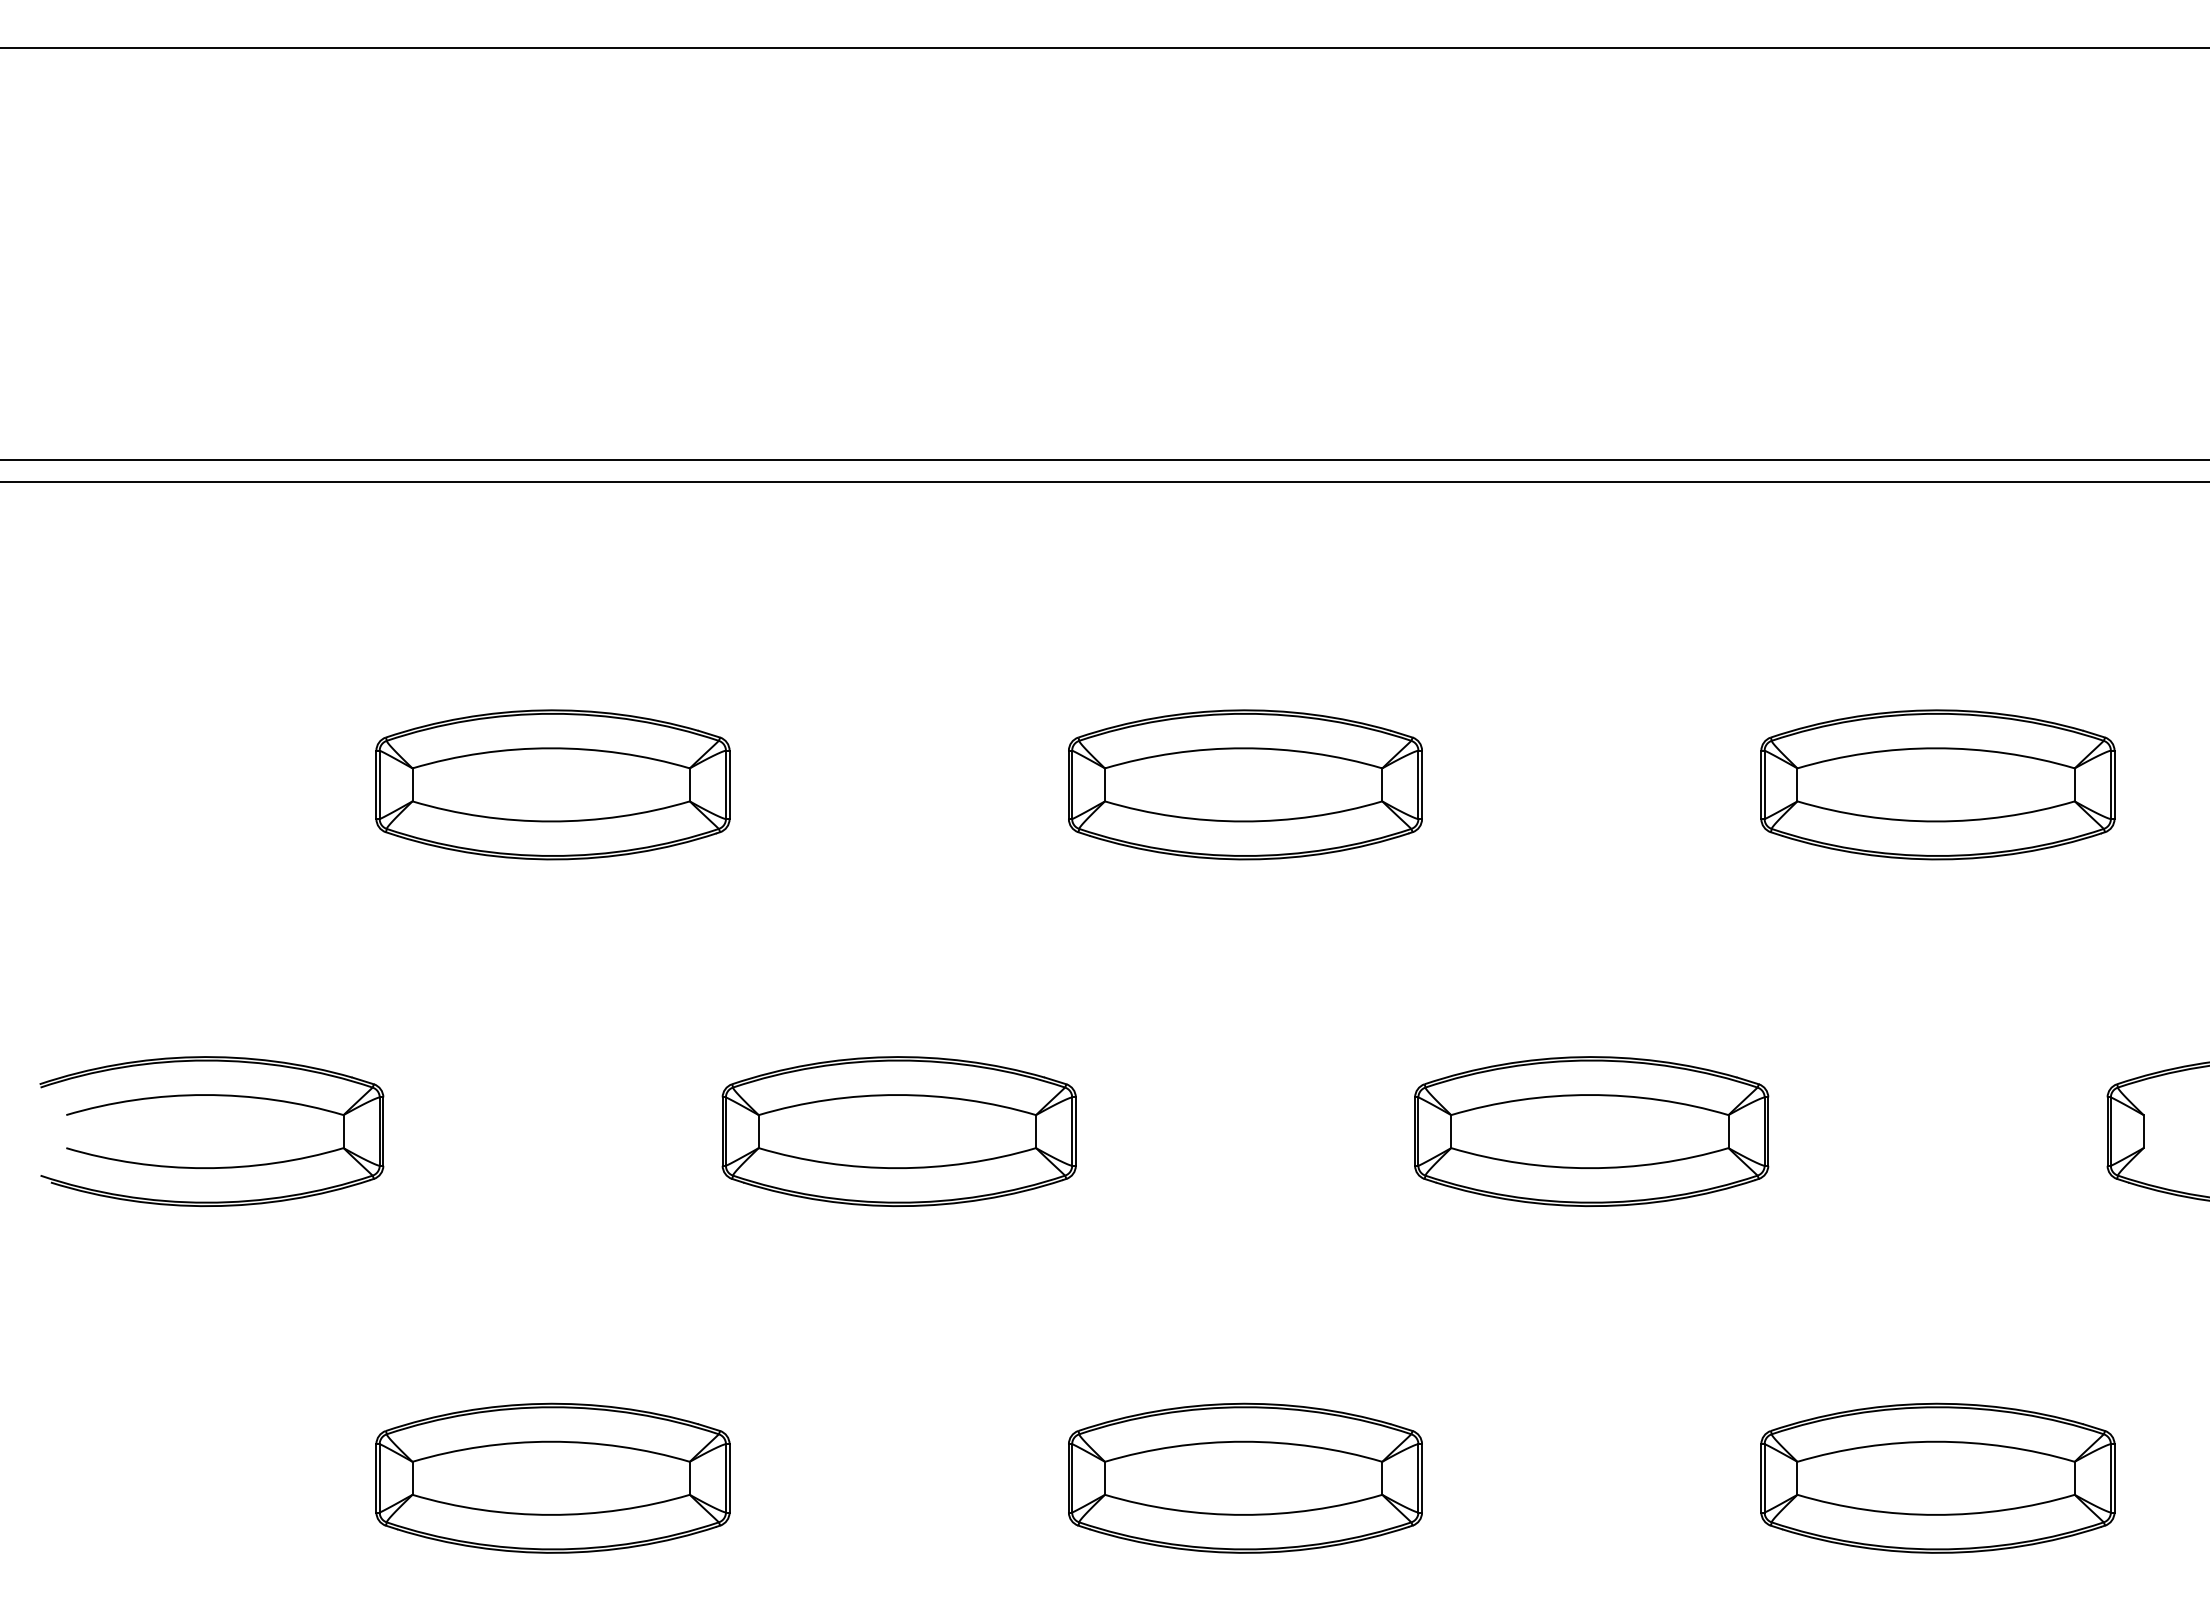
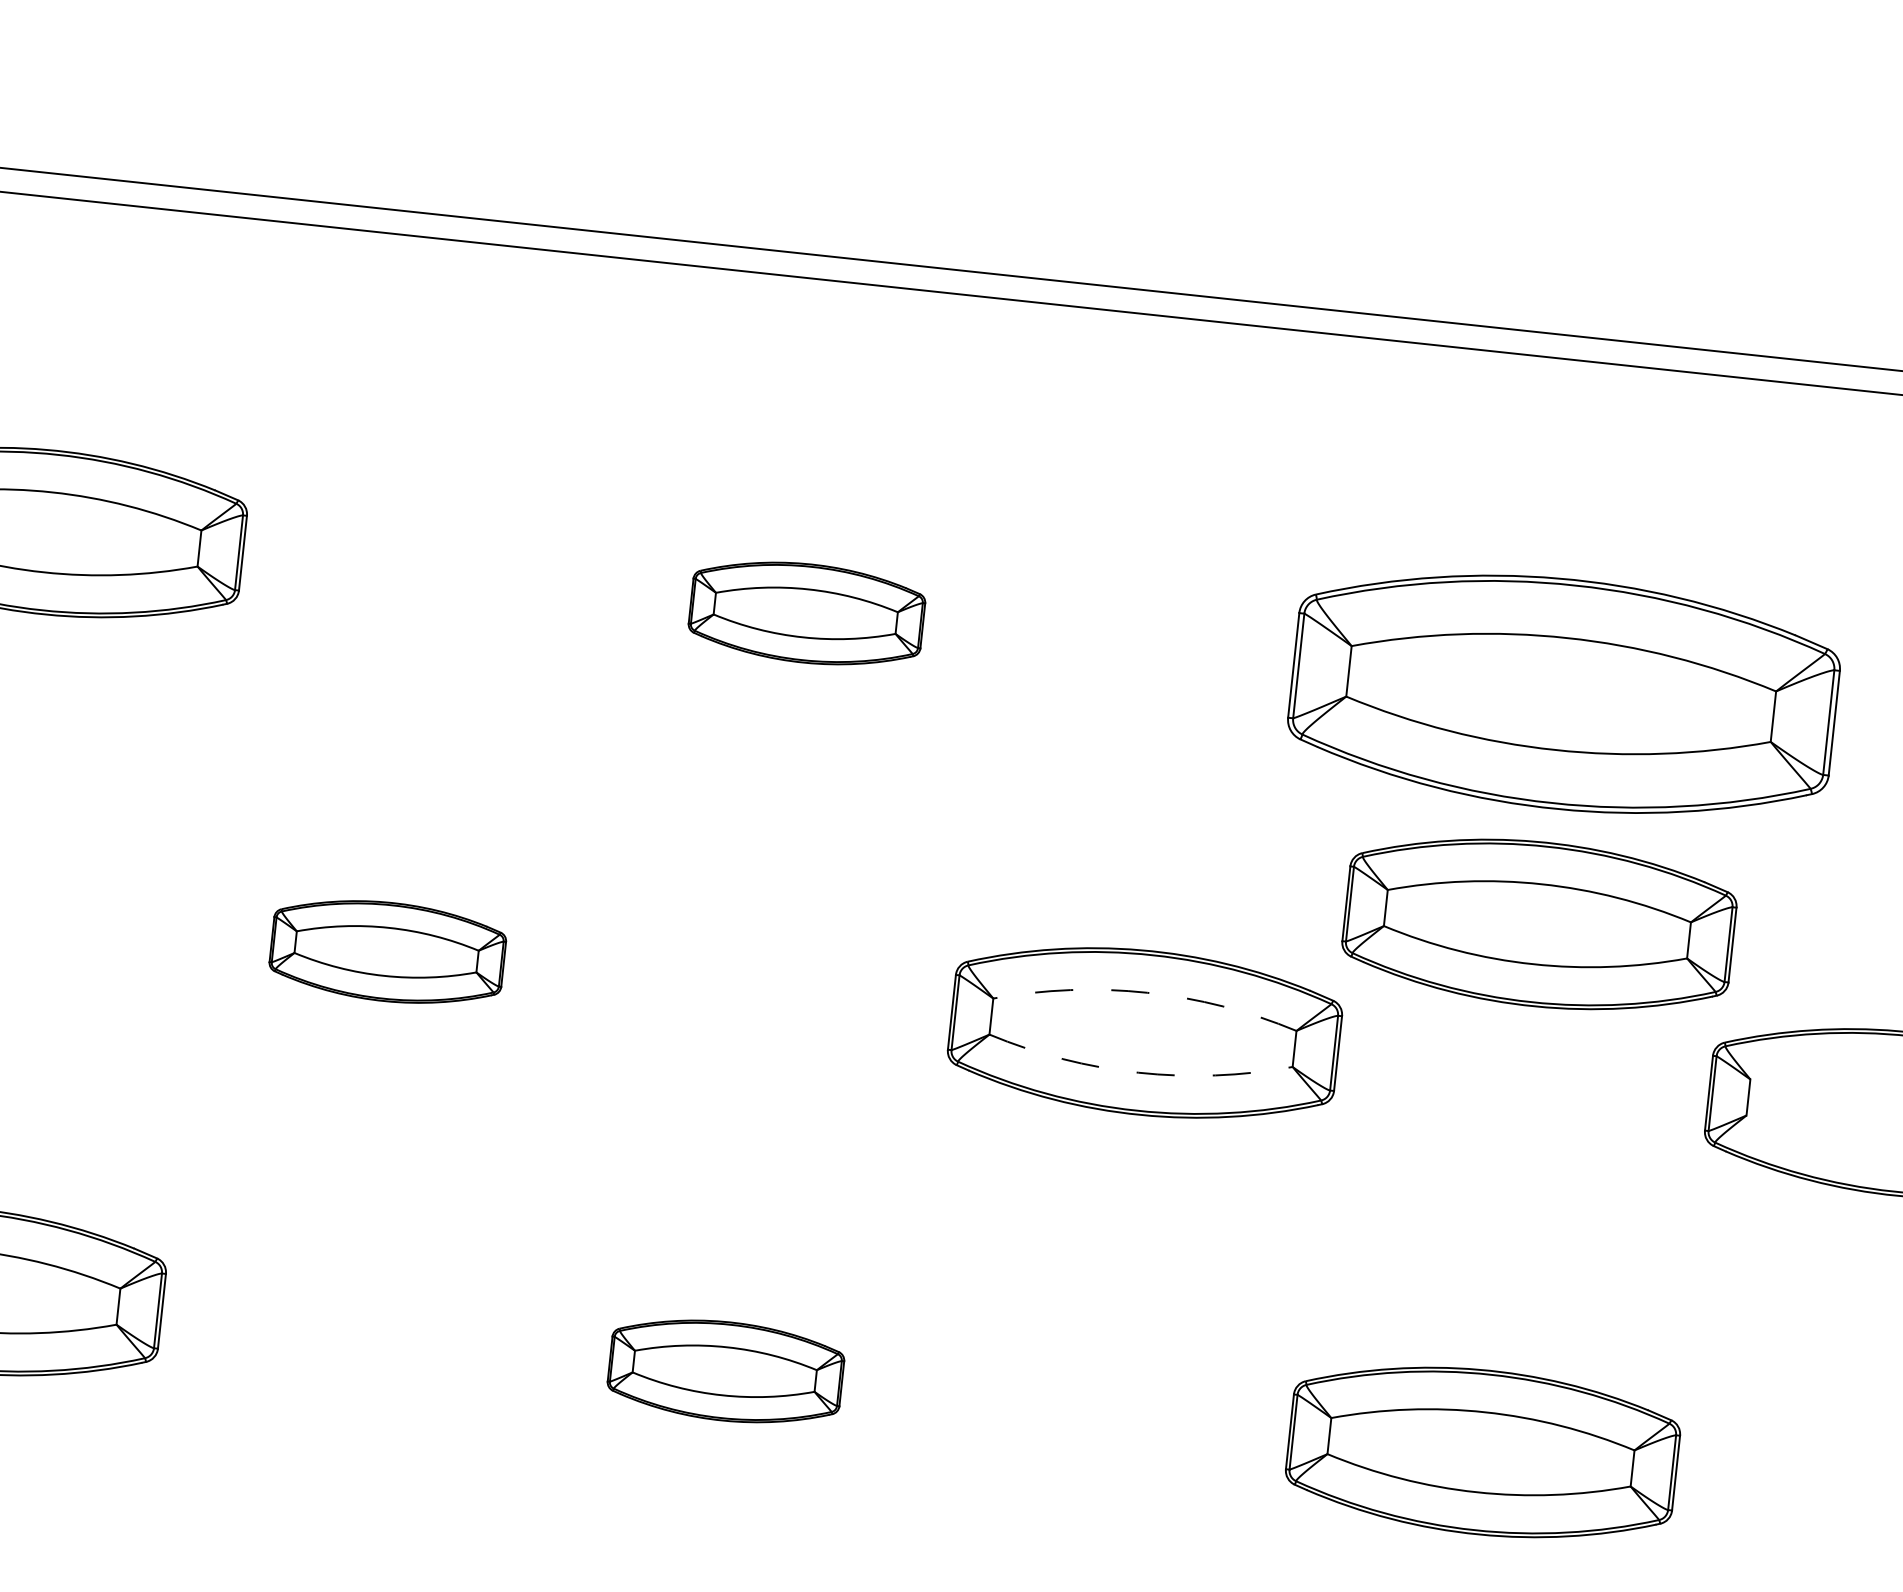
part: (1245, 784) -> (807, 613), size x0.6
part: (1937, 784) -> (1563, 693), size x1.4
part: (1937, 994) -> (1539, 923), added
arc: (1589, 1095) -> (1146, 993), solid -> dashed
part: (898, 1131) -> (387, 951), size x0.6
arc: (1589, 1168) -> (1138, 1073), solid -> dashed
part: (1245, 1477) -> (726, 1370), size x0.6

